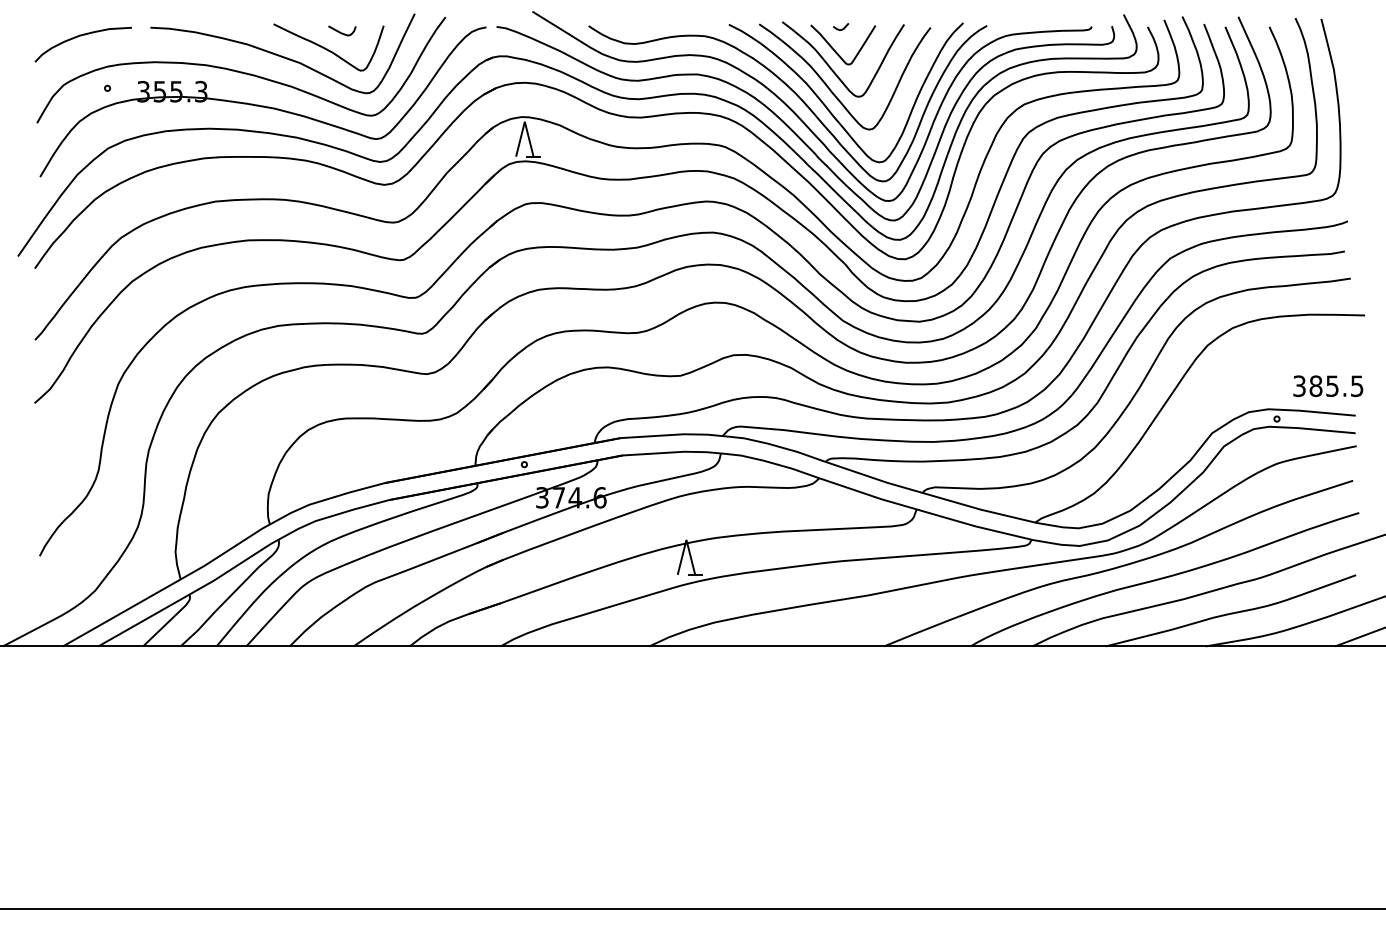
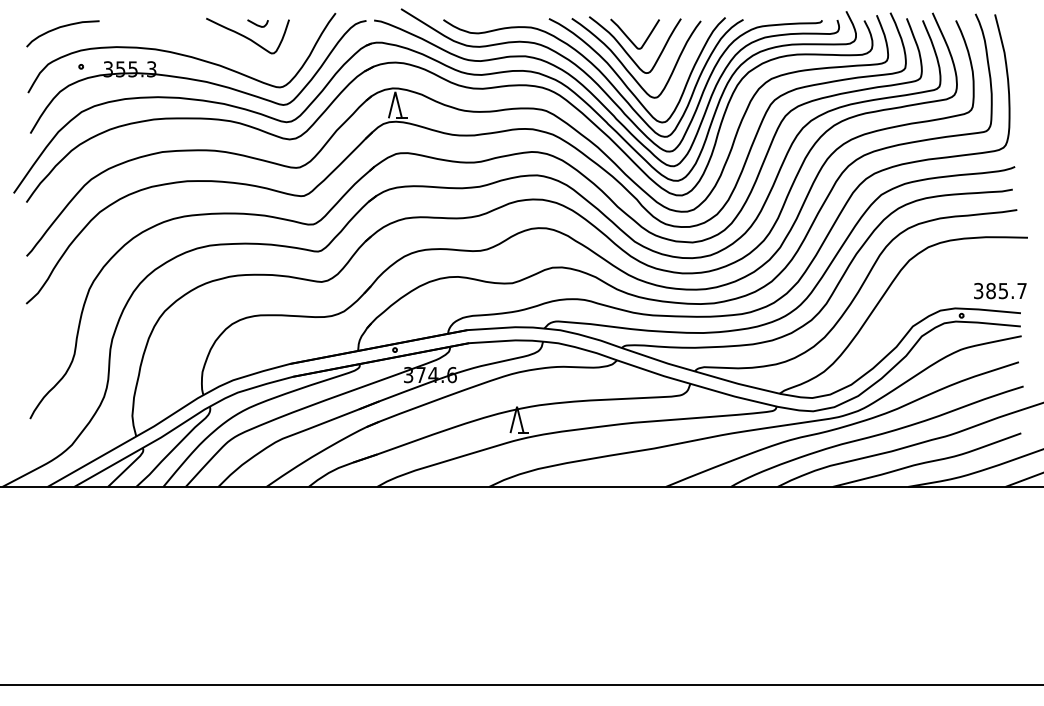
curve: (843, 27) -> (635, 20), removed
curve: (282, 55) -> (212, 42), removed
text: (1357, 386) -> (1022, 291), 385.5 -> 385.7

